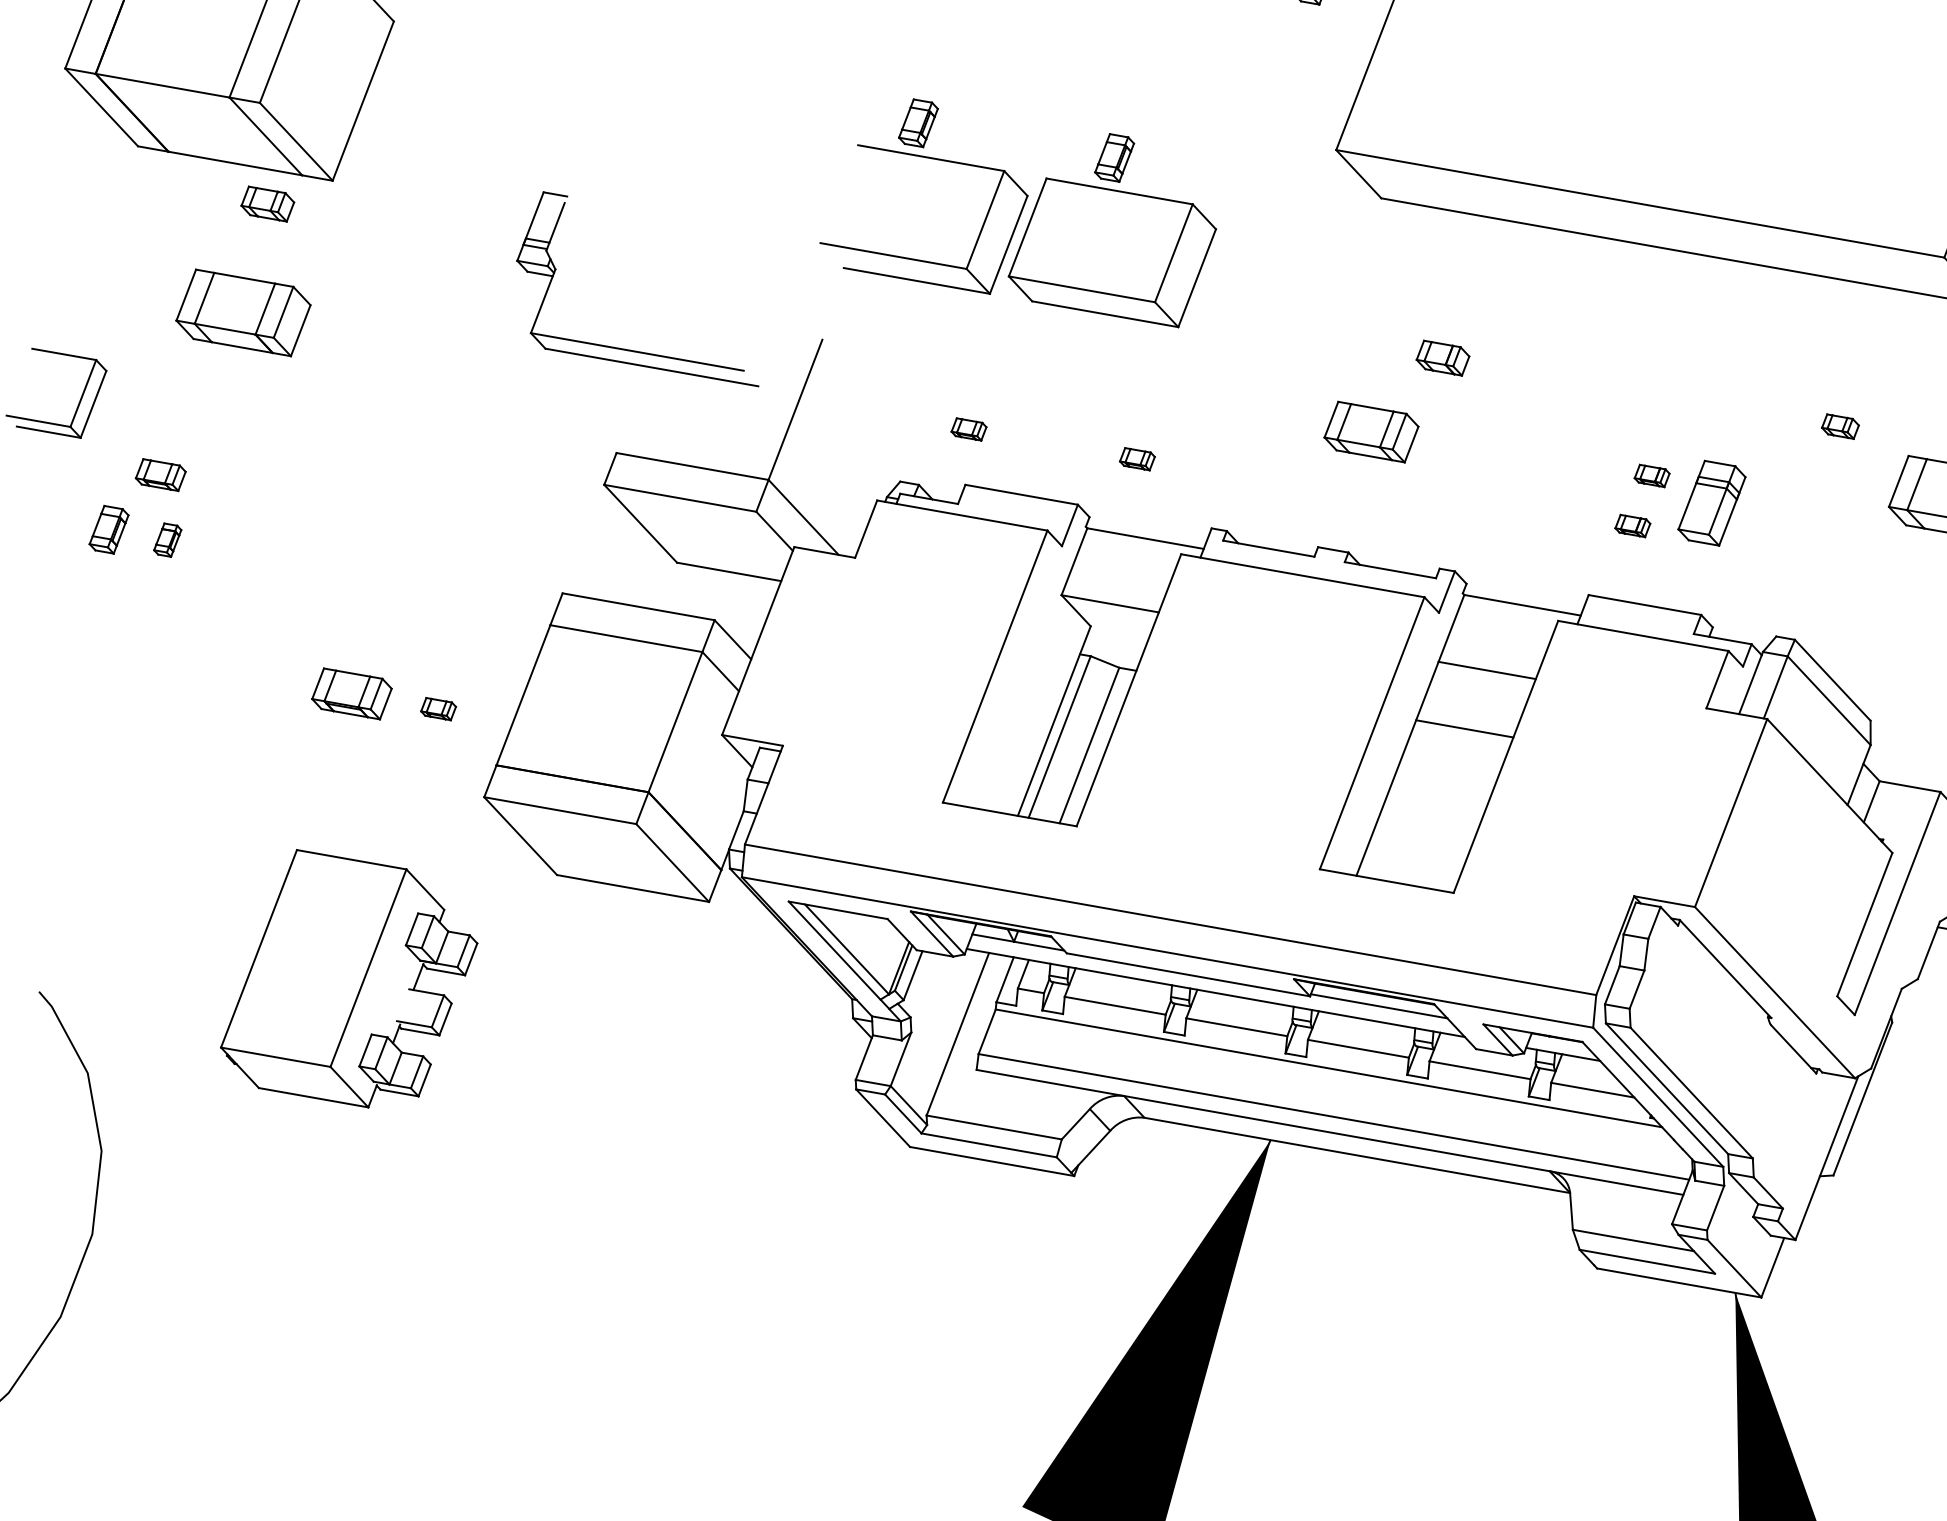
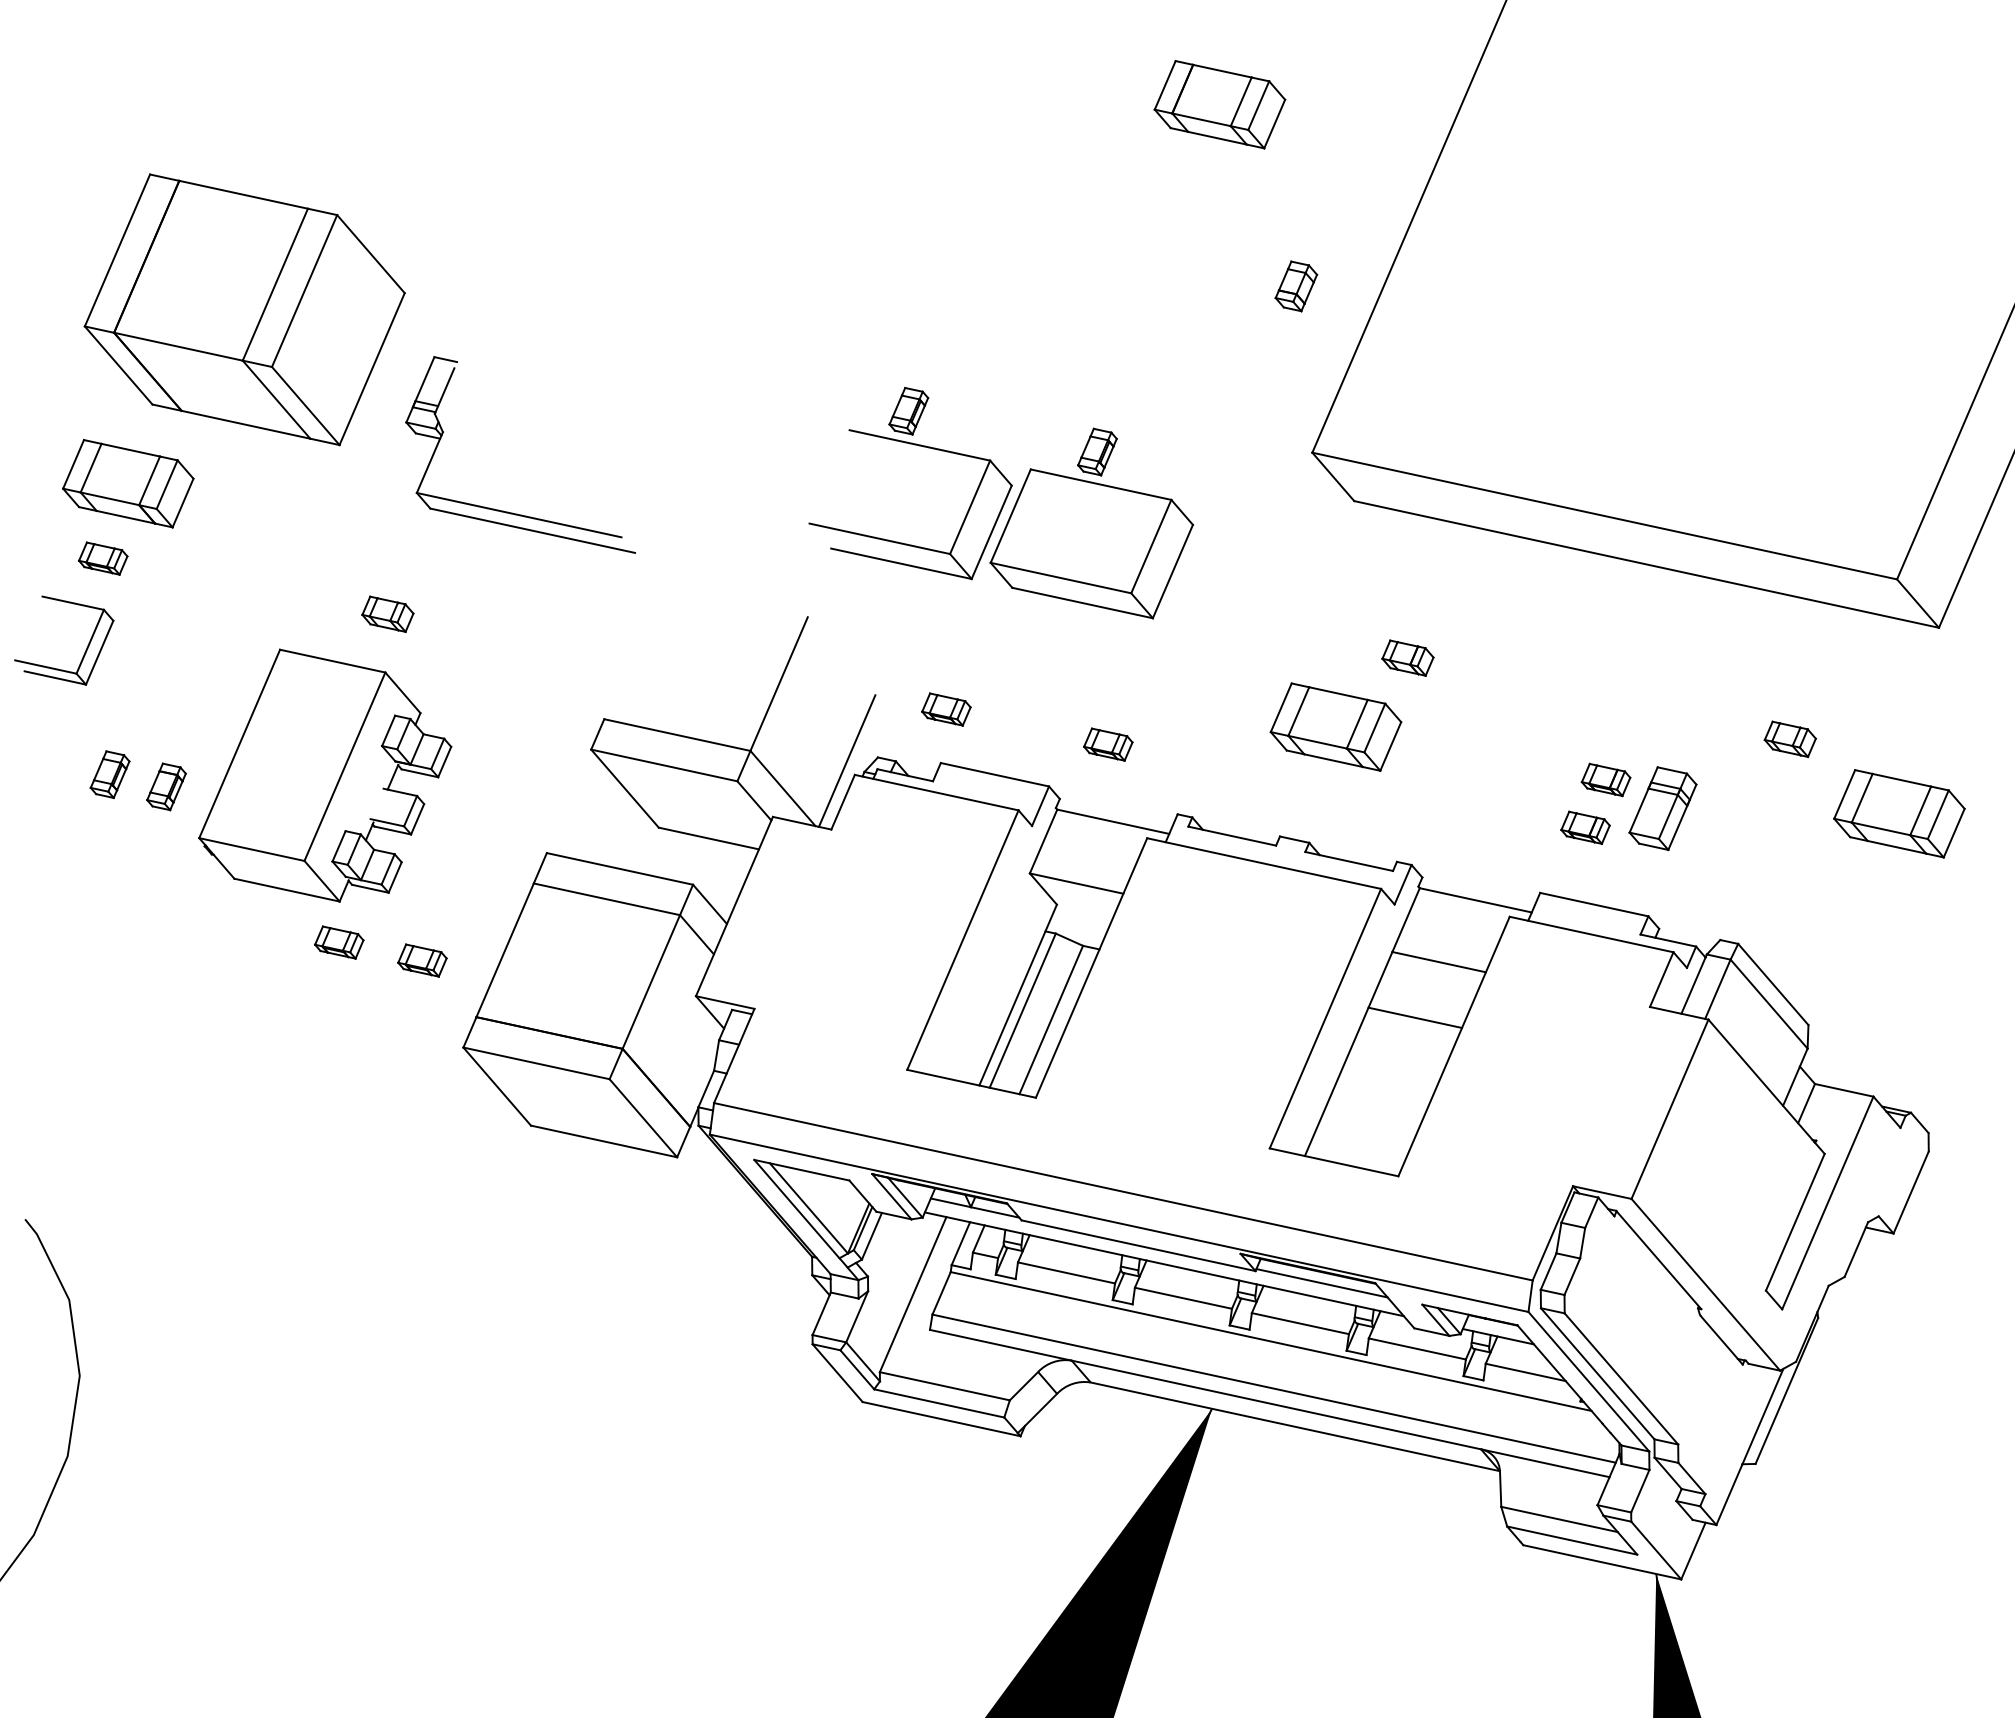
part: (267, 203) -> (387, 613), moved
part: (243, 312) -> (128, 483), moved
part: (626, 348) -> (508, 511), moved
part: (1839, 425) -> (1789, 738), size x1.43
part: (969, 429) -> (946, 709), size x1.43
part: (1370, 431) -> (1335, 726), size x1.43
part: (1137, 459) -> (1108, 744), size x1.43
part: (161, 474) -> (103, 558), moved
part: (1651, 475) -> (1605, 779), size x1.43
line: (867, 485) -> (846, 760), added
part: (1632, 525) -> (1585, 827), size x1.43
part: (167, 539) -> (166, 786), size x1.43
part: (352, 693) -> (339, 942), size x0.62
part: (438, 709) -> (422, 960), size x1.43
part: (348, 977) -> (325, 775), moved

